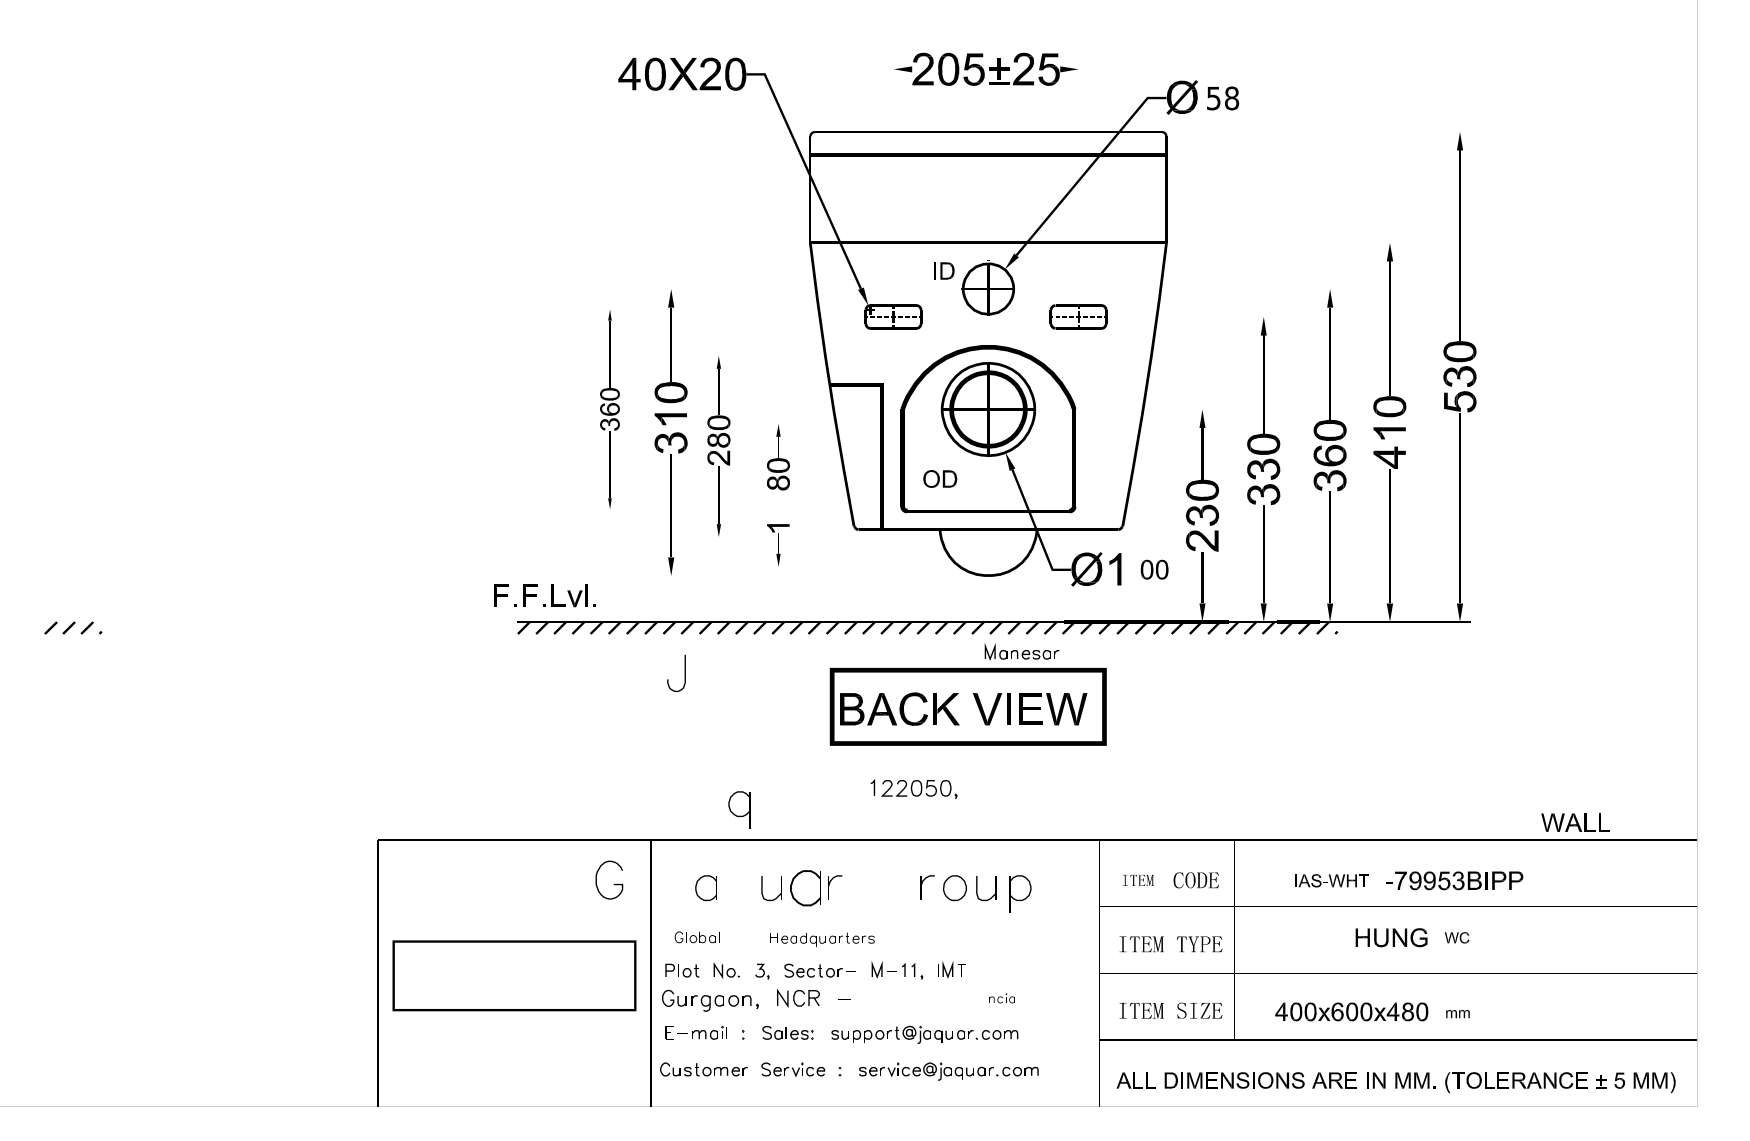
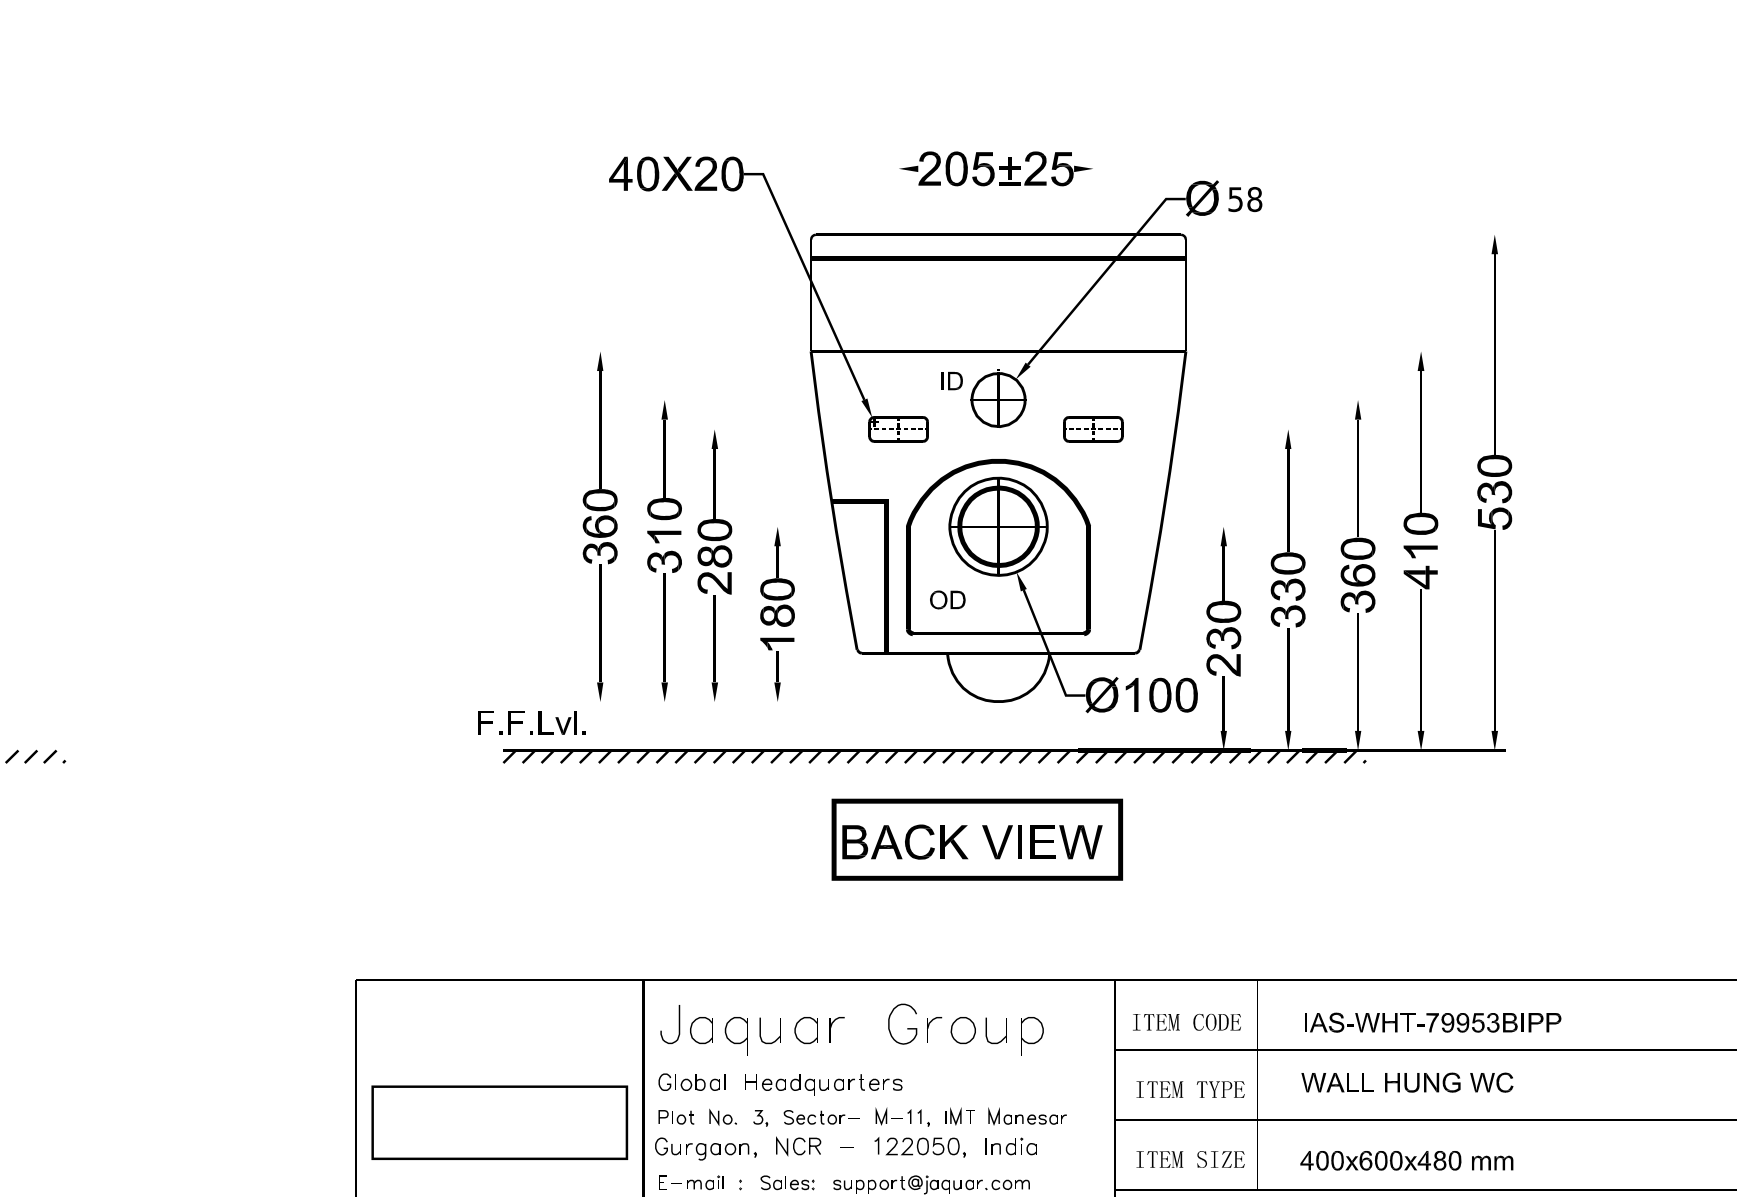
part: (609, 409) -> (599, 526), size x1.67
part: (718, 446) -> (714, 565), size x1.43
part: (778, 457) -> (777, 577), size x1.43
part: (778, 545) -> (777, 669), size x1.43
part: (1154, 569) -> (1173, 695), size x1.67
part: (1021, 651) -> (1027, 1116), moved
curve: (684, 672) -> (678, 1023), moved
part: (913, 788) -> (919, 1146), moved
part: (739, 809) -> (736, 1036), moved
part: (1575, 822) -> (1337, 1082), moved
part: (1138, 880) -> (1156, 1022), size x1.43
part: (1331, 880) -> (1359, 1022), size x1.43
curve: (614, 883) -> (908, 1027), moved
part: (805, 887) -> (806, 1029), size x0.71
part: (696, 937) -> (691, 1082), size x1.43
part: (1456, 937) -> (1491, 1082), size x1.67
part: (822, 939) -> (823, 1084), size x1.43
part: (1000, 998) -> (1011, 1146), size x1.67
part: (1457, 1013) -> (1492, 1162), size x1.67

